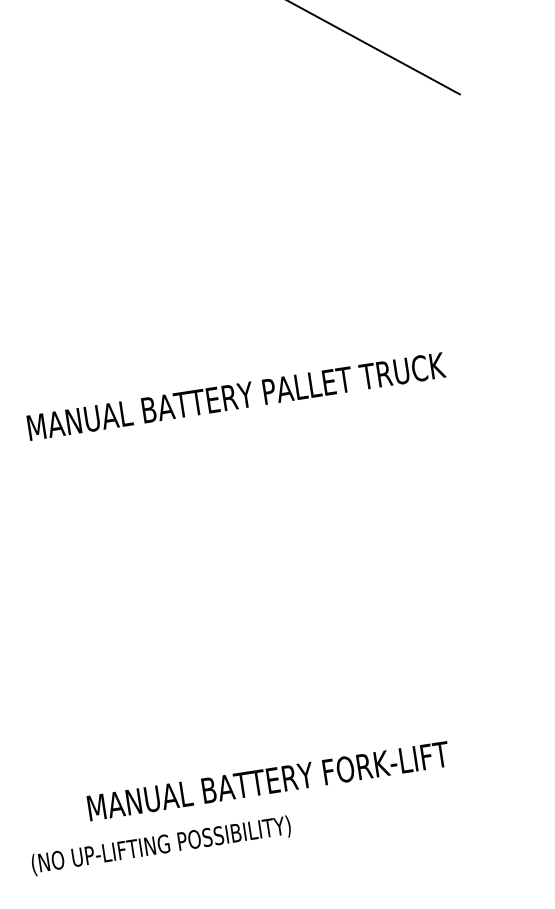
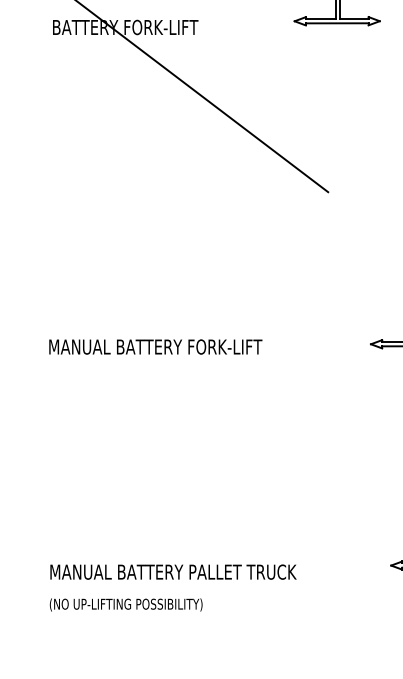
text: (354, 377) -> (242, 346), MANUAL BATTERY PALLET TRUCK -> MANUAL BATTERY FORK-LIFT
text: (414, 757) -> (243, 571), MANUAL BATTERY FORK-LIFT -> MANUAL BATTERY PALLET TRUCK
text: (159, 845) -> (125, 604), moved

